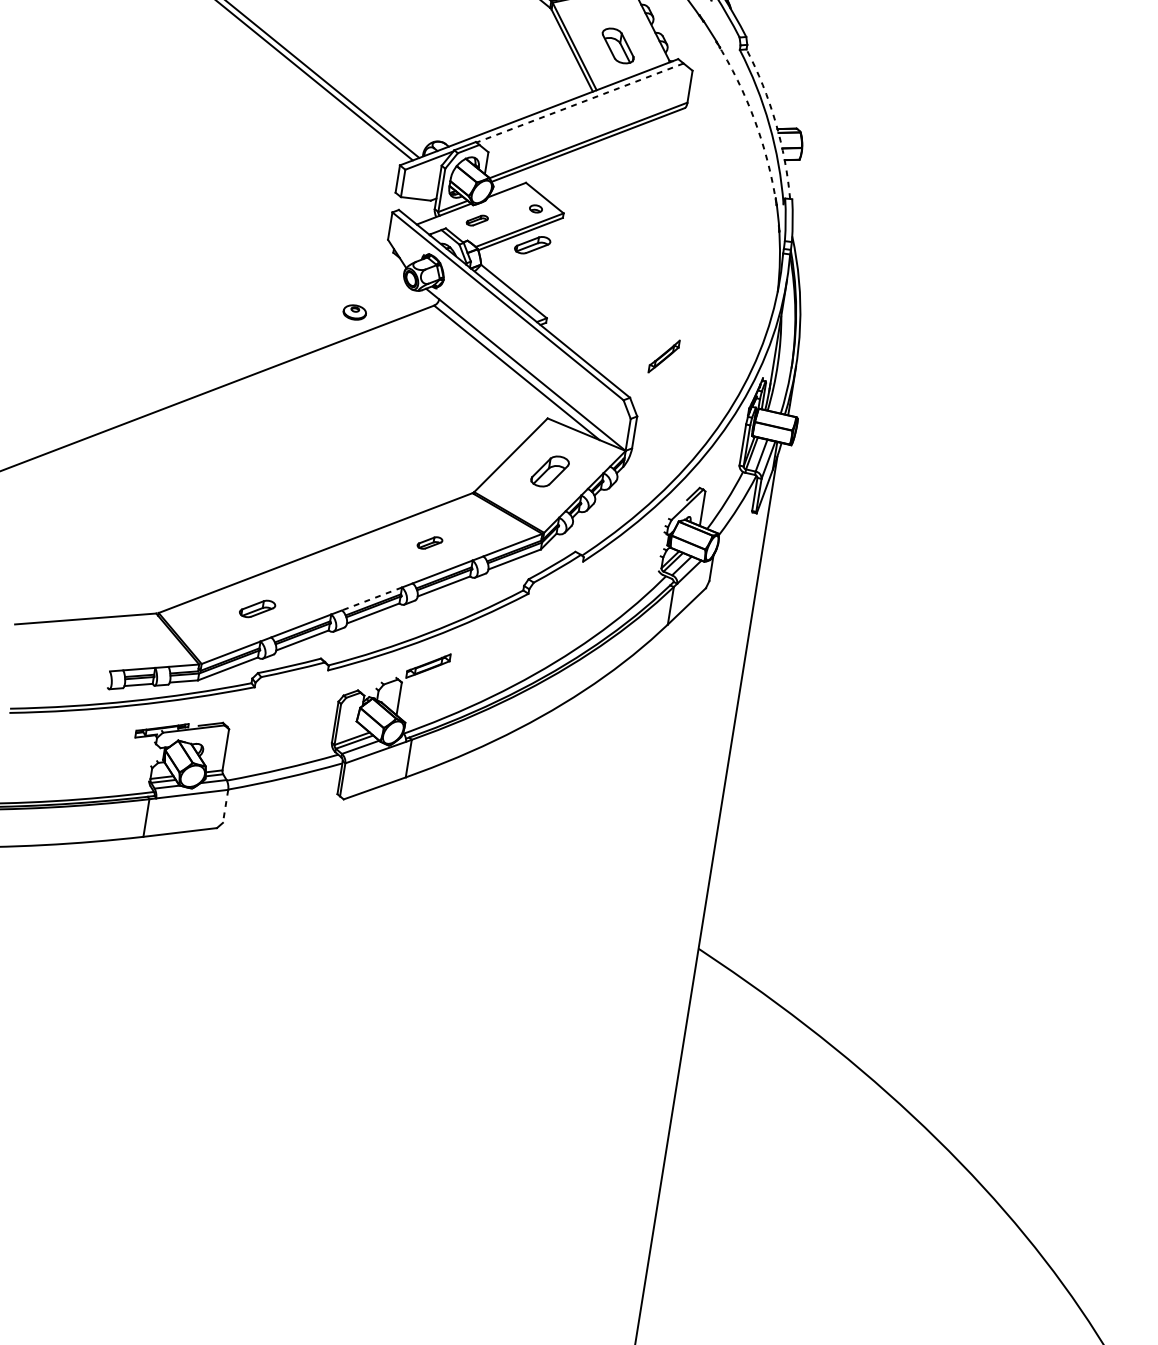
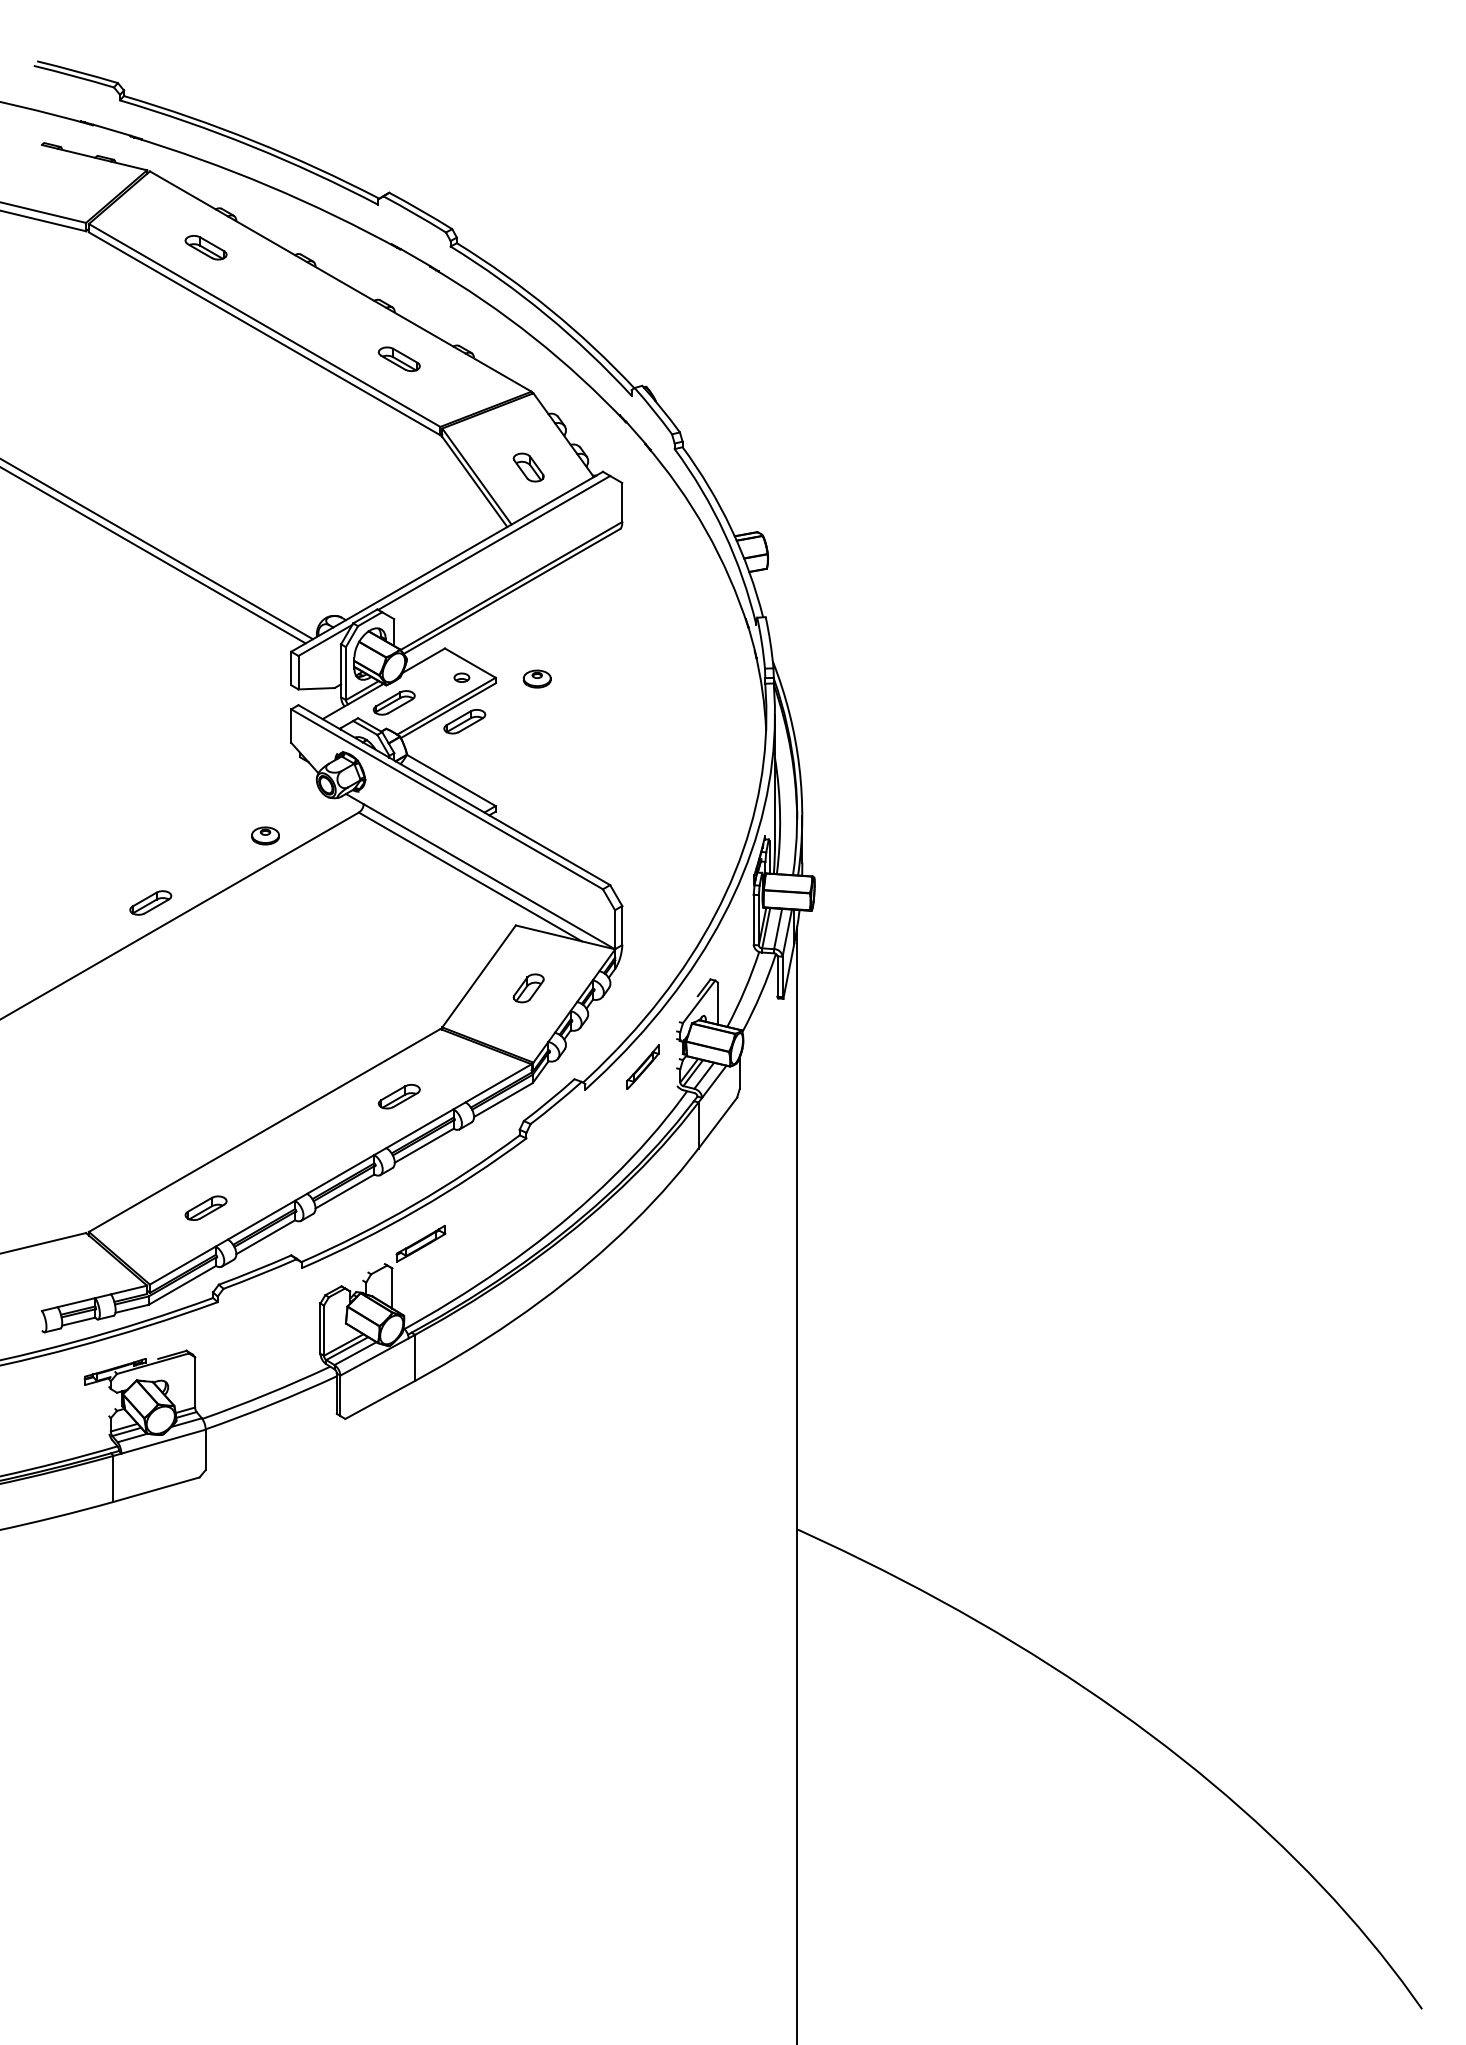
part: (617, 45) -> (528, 467), size x0.71
line: (580, 102) -> (494, 542), dashed -> solid
arc: (755, 120) -> (706, 530), dashed -> solid
arc: (775, 122) -> (731, 528), dashed -> solid
part: (596, 219) -> (536, 678), added
part: (476, 220) -> (393, 702), size x1.67
part: (252, 351) -> (150, 902), added
part: (663, 355) -> (642, 1066), moved
part: (549, 471) -> (528, 988), size x0.71
part: (429, 542) -> (398, 1096), size x1.43
line: (371, 598) -> (340, 1174), dashed -> solid
line: (225, 806) -> (205, 1450), dashed -> solid

